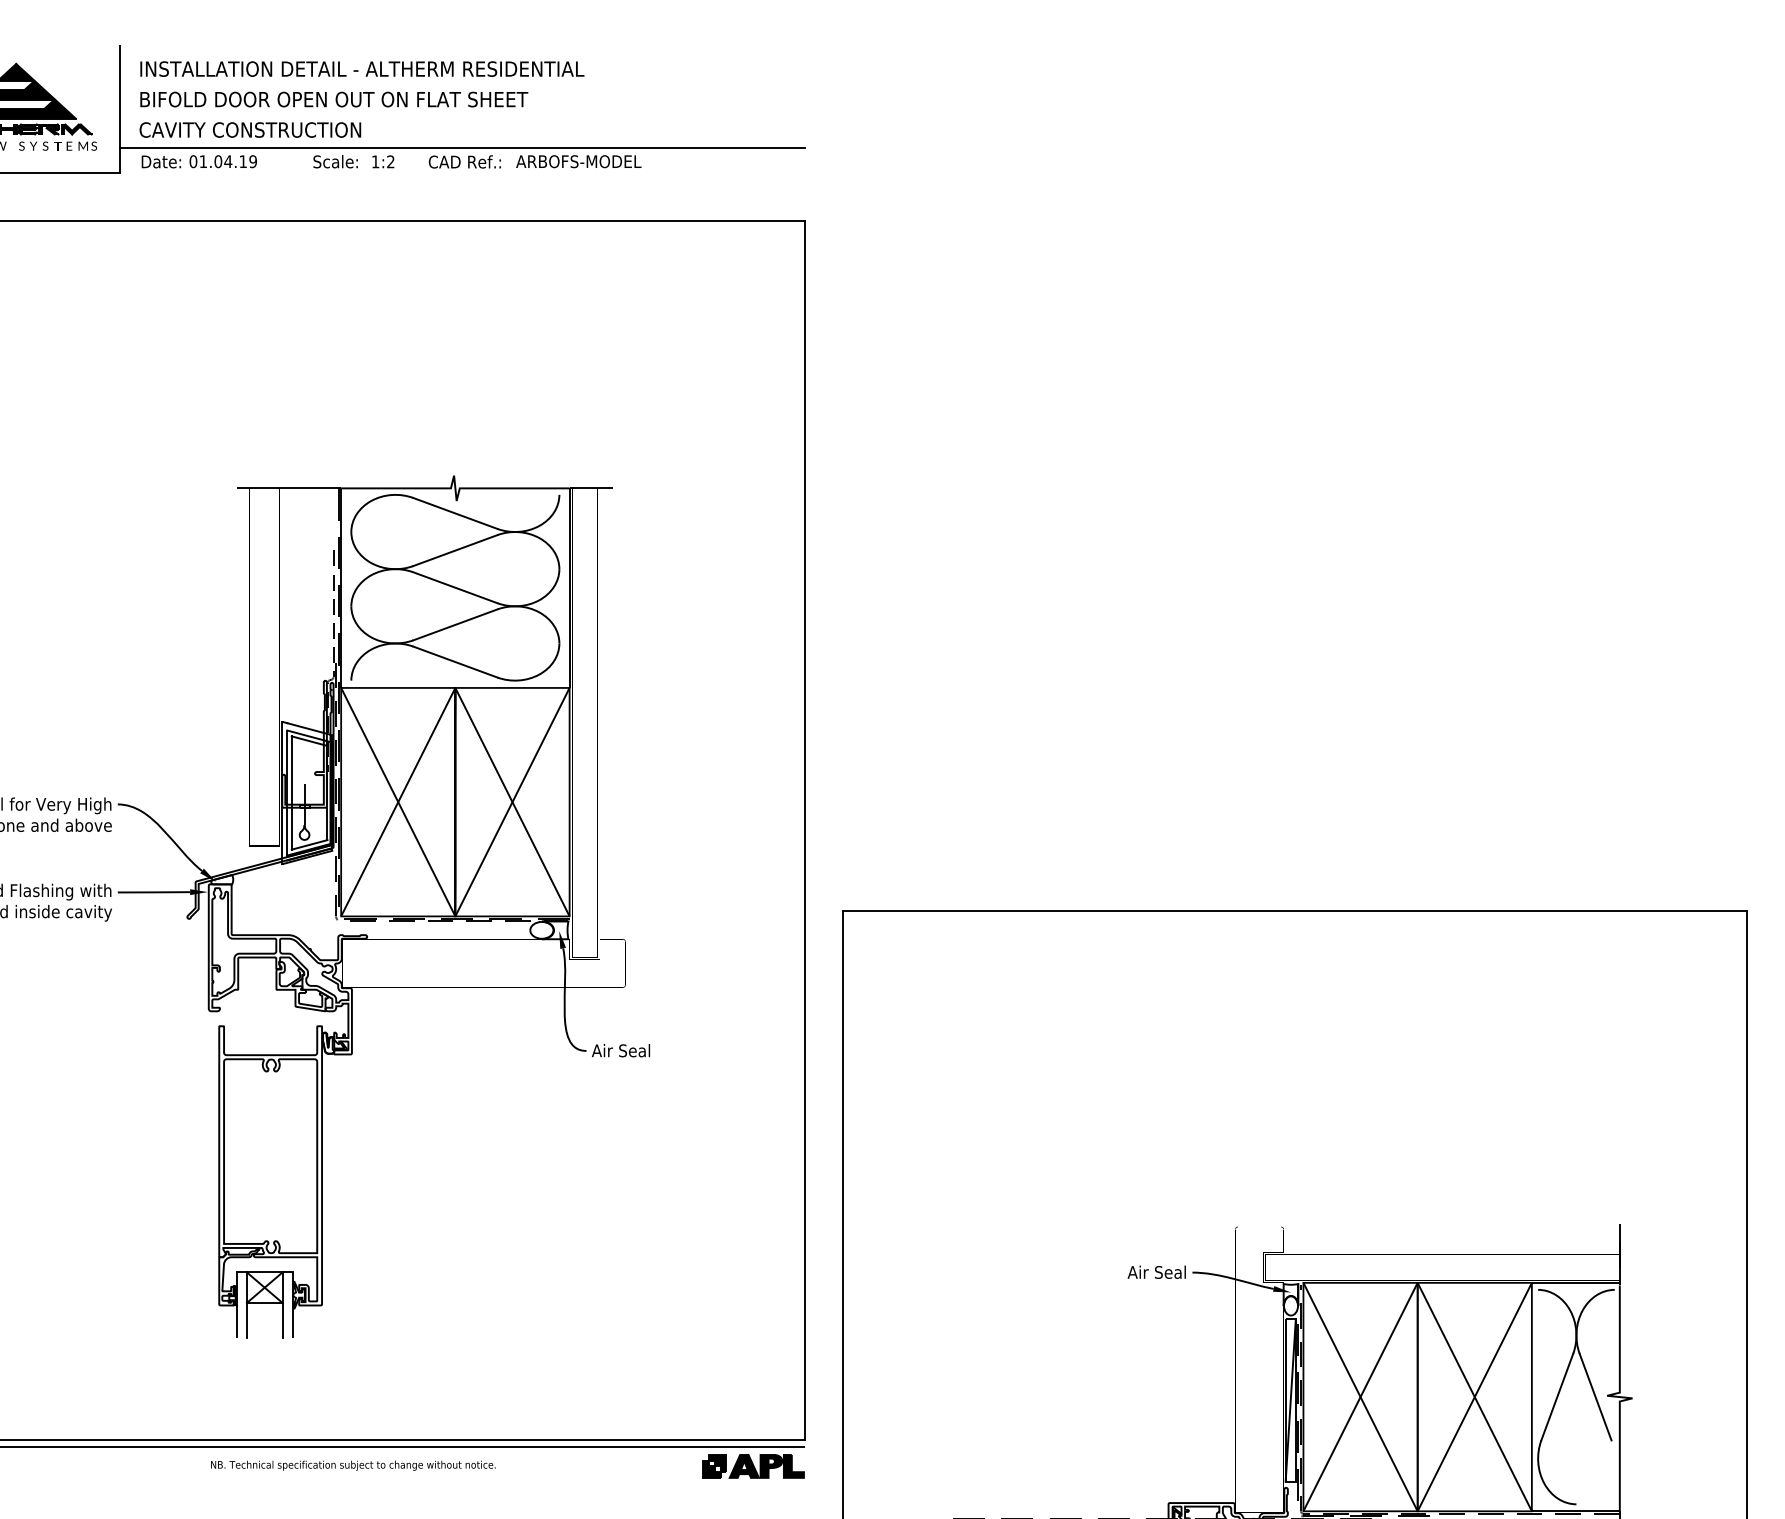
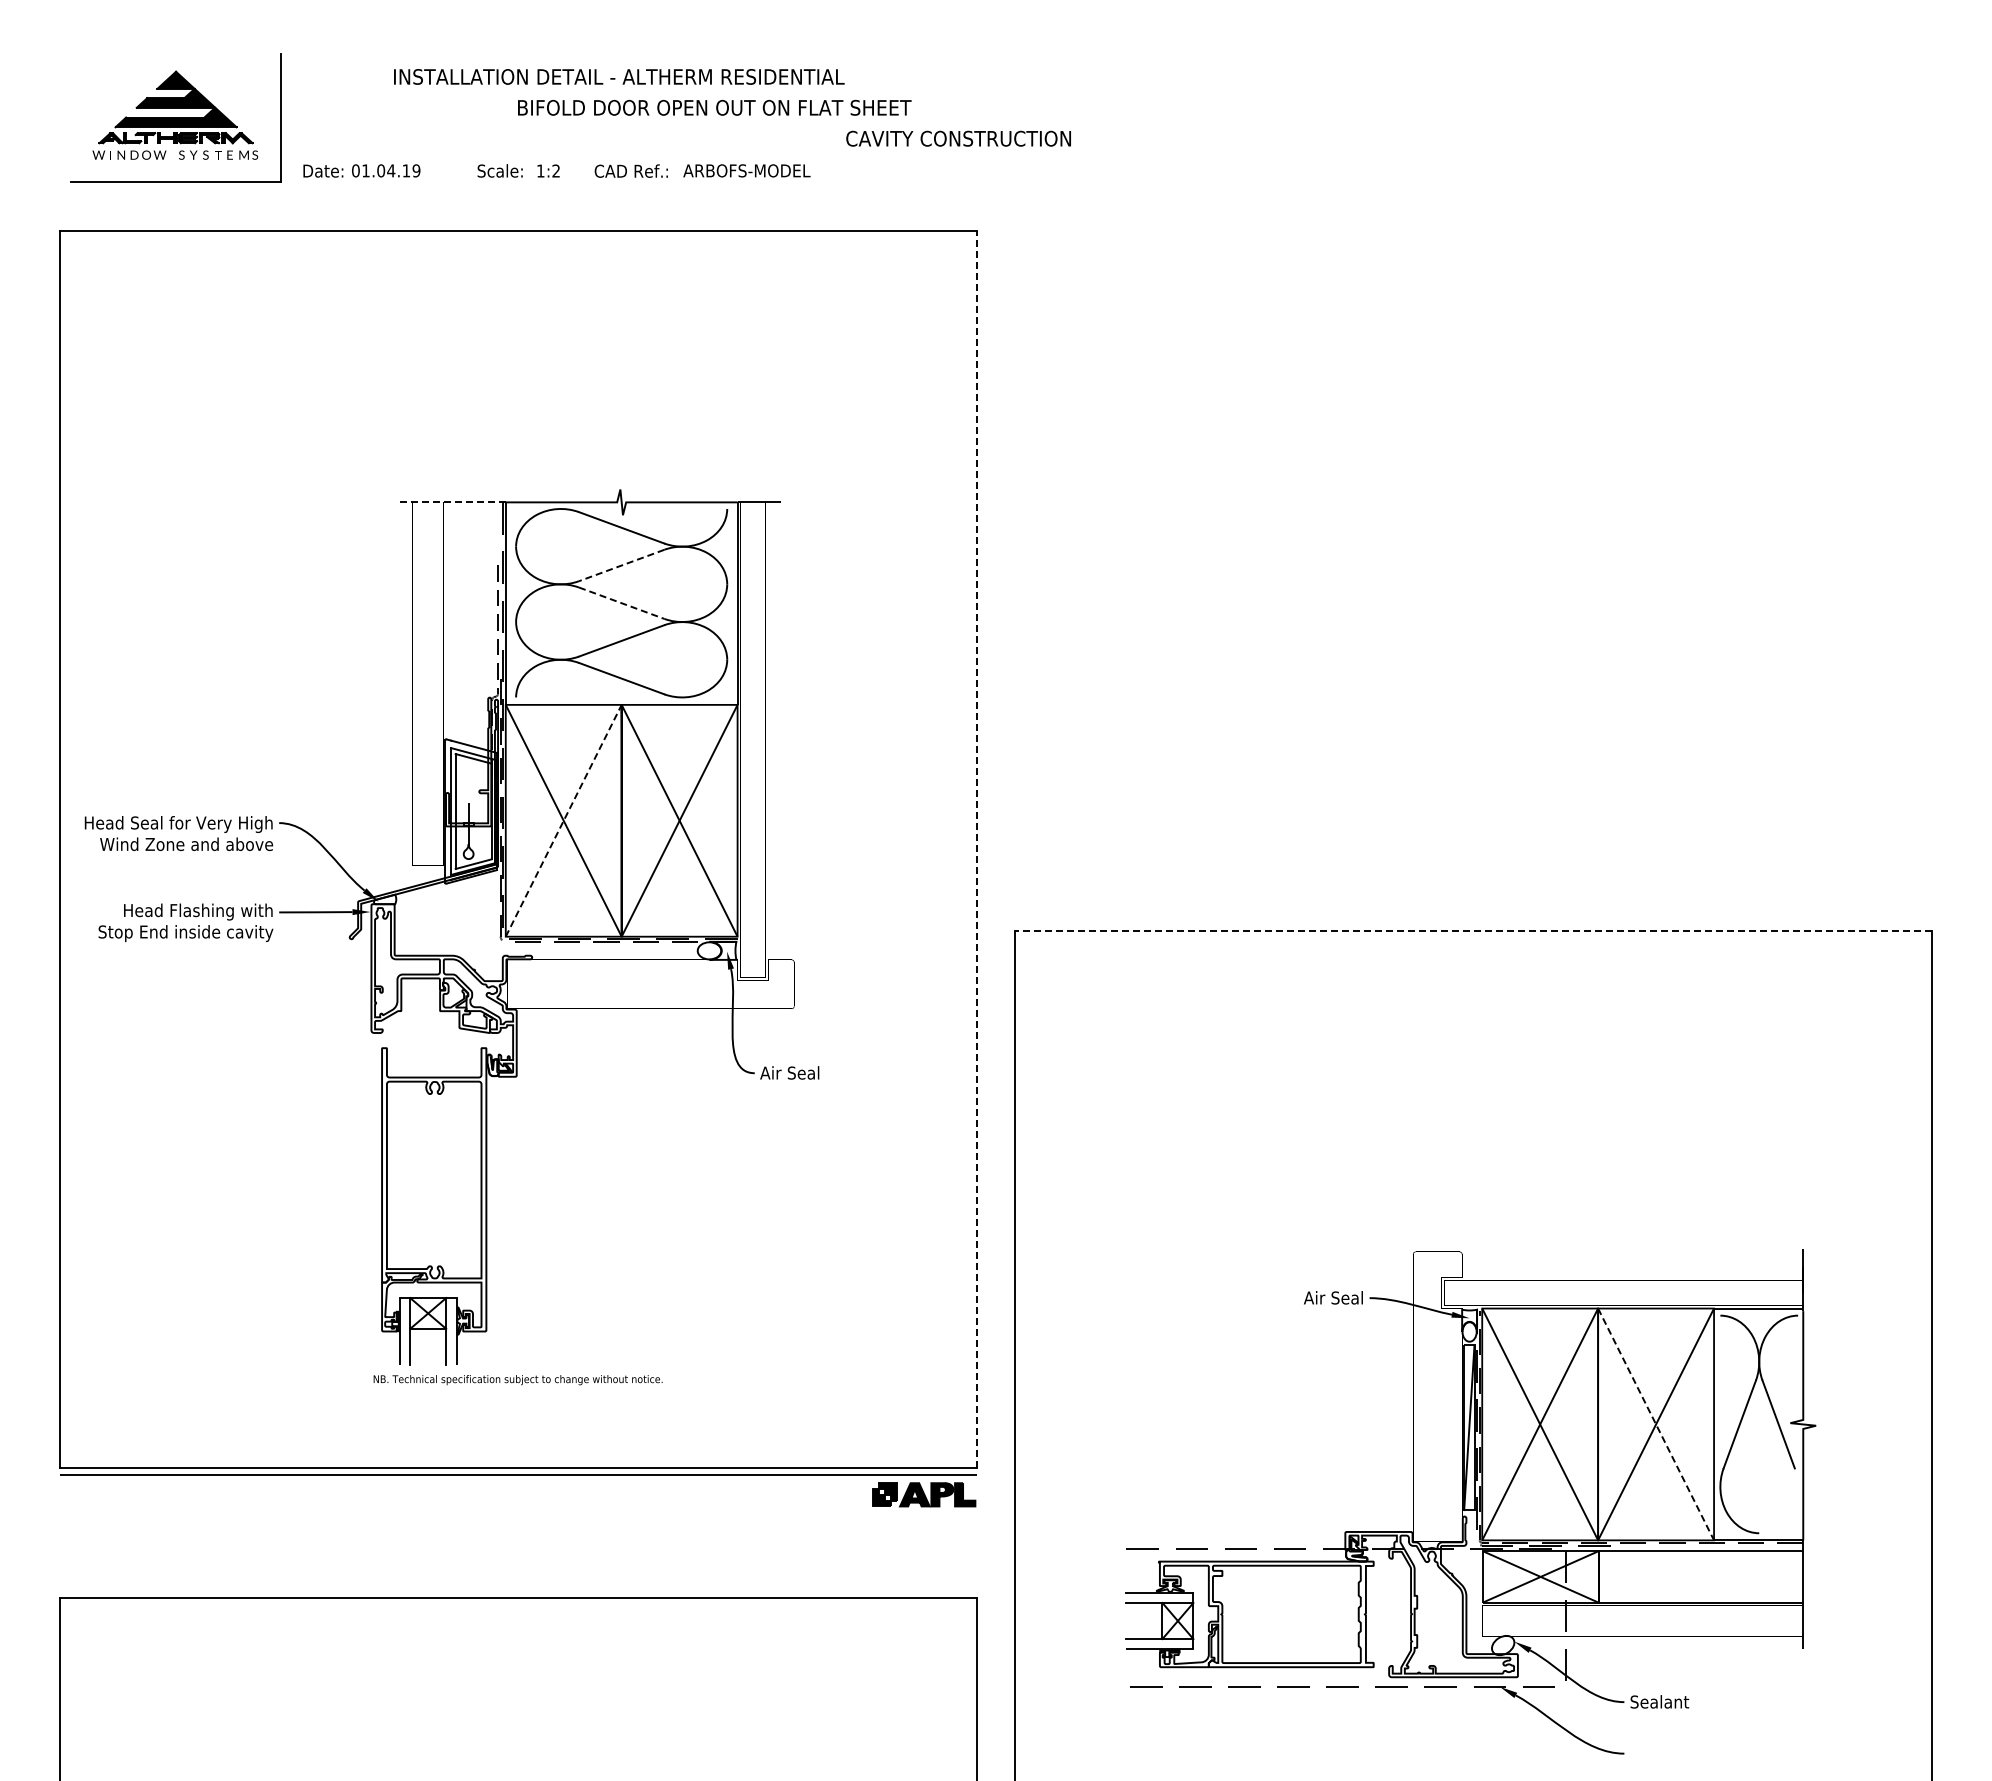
text: (362, 68) -> (619, 76), moved
text: (333, 99) -> (714, 107), moved
text: (250, 129) -> (958, 138), moved
line: (462, 148) -> (628, 157), removed
line: (288, 488) -> (452, 502), solid -> dashed
line: (455, 550) -> (621, 565), solid -> dashed
line: (456, 588) -> (622, 603), solid -> dashed
line: (398, 801) -> (563, 820), solid -> dashed
line: (805, 830) -> (976, 849), solid -> dashed
line: (1294, 911) -> (1473, 931), solid -> dashed
line: (1475, 1397) -> (1656, 1424), solid -> dashed
text: (352, 1466) -> (517, 1380), moved

